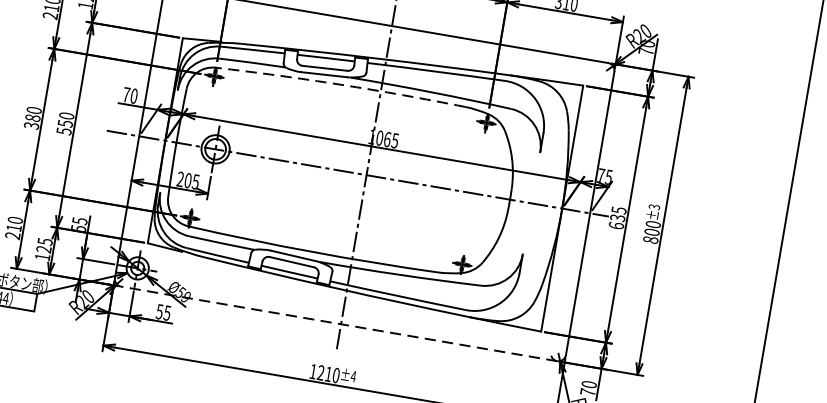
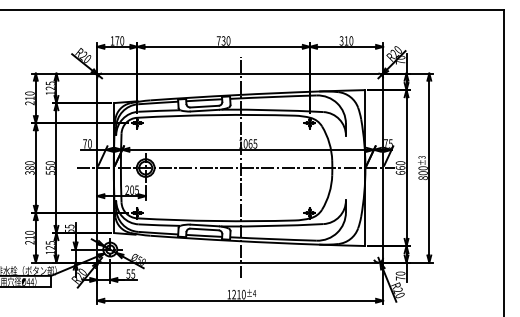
arc: (341, 85) -> (216, 115), dashed -> solid
text: (618, 214) -> (400, 165), 635 -> 660
line: (338, 323) -> (239, 262), dashed -> solid

